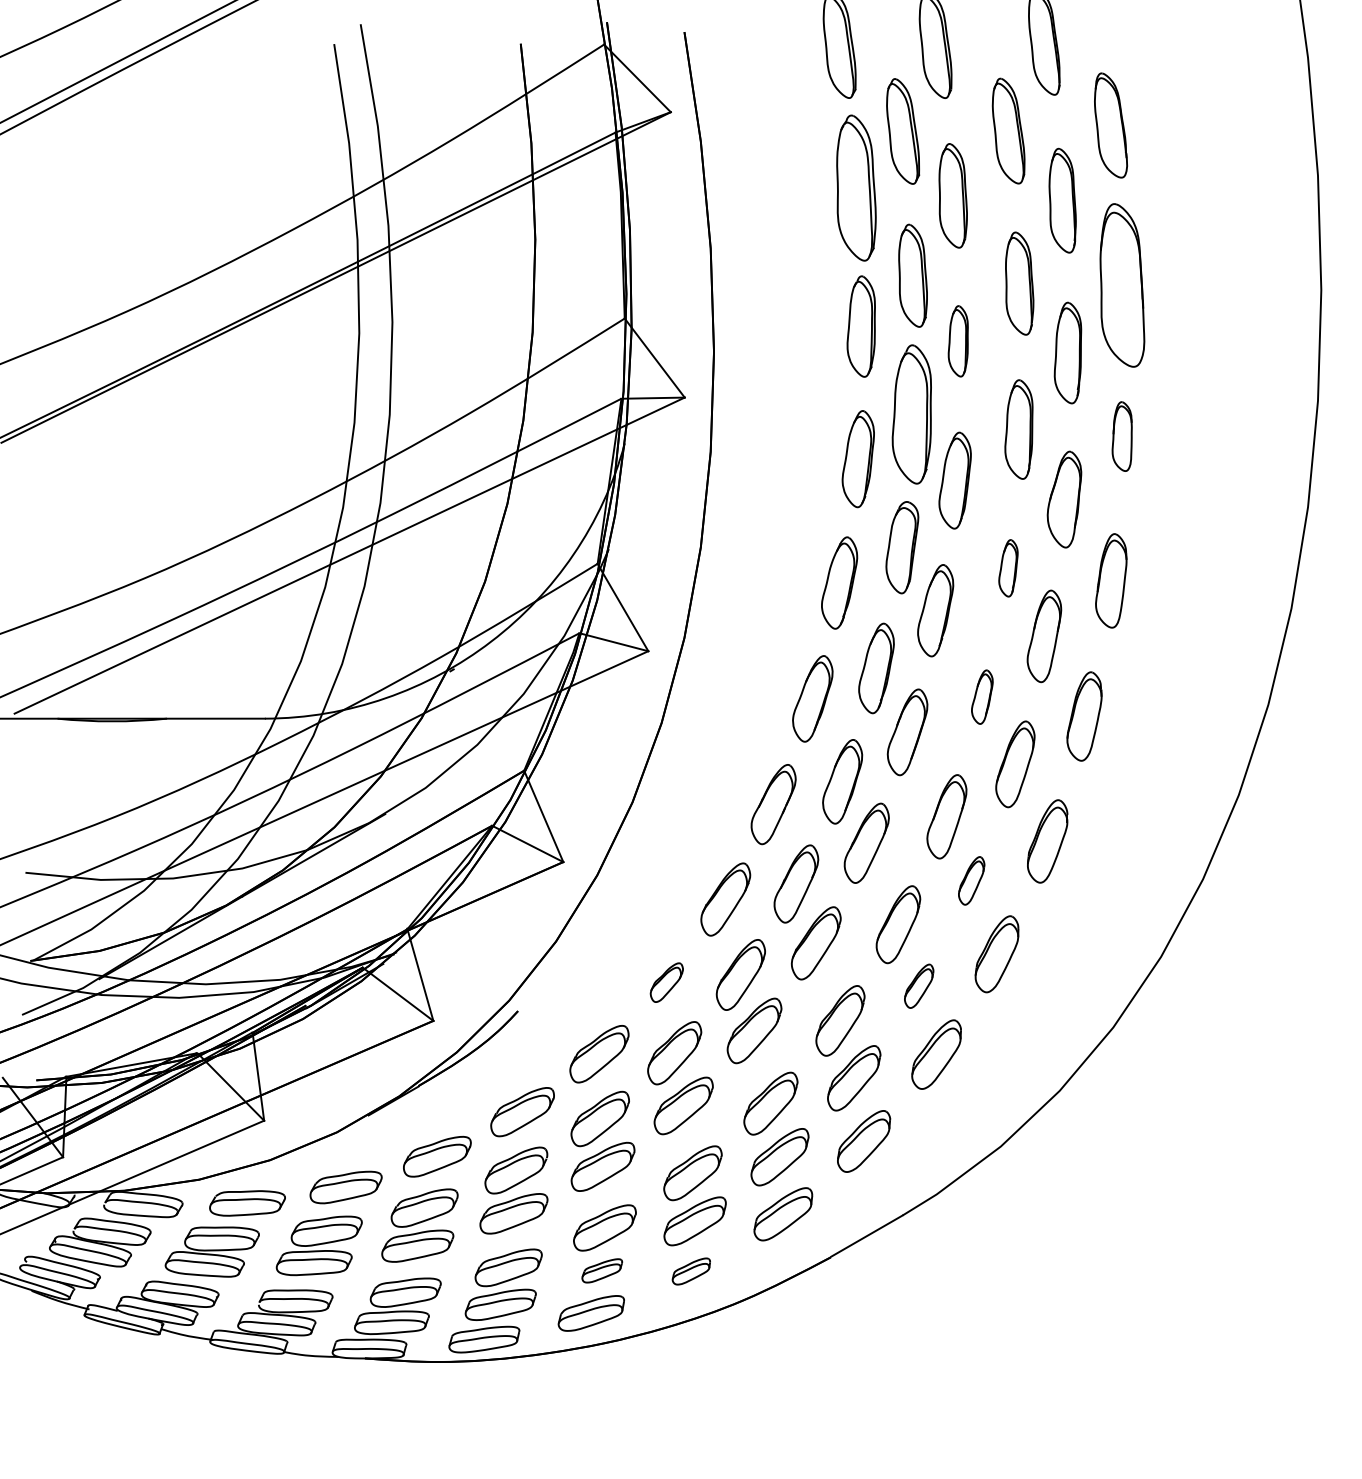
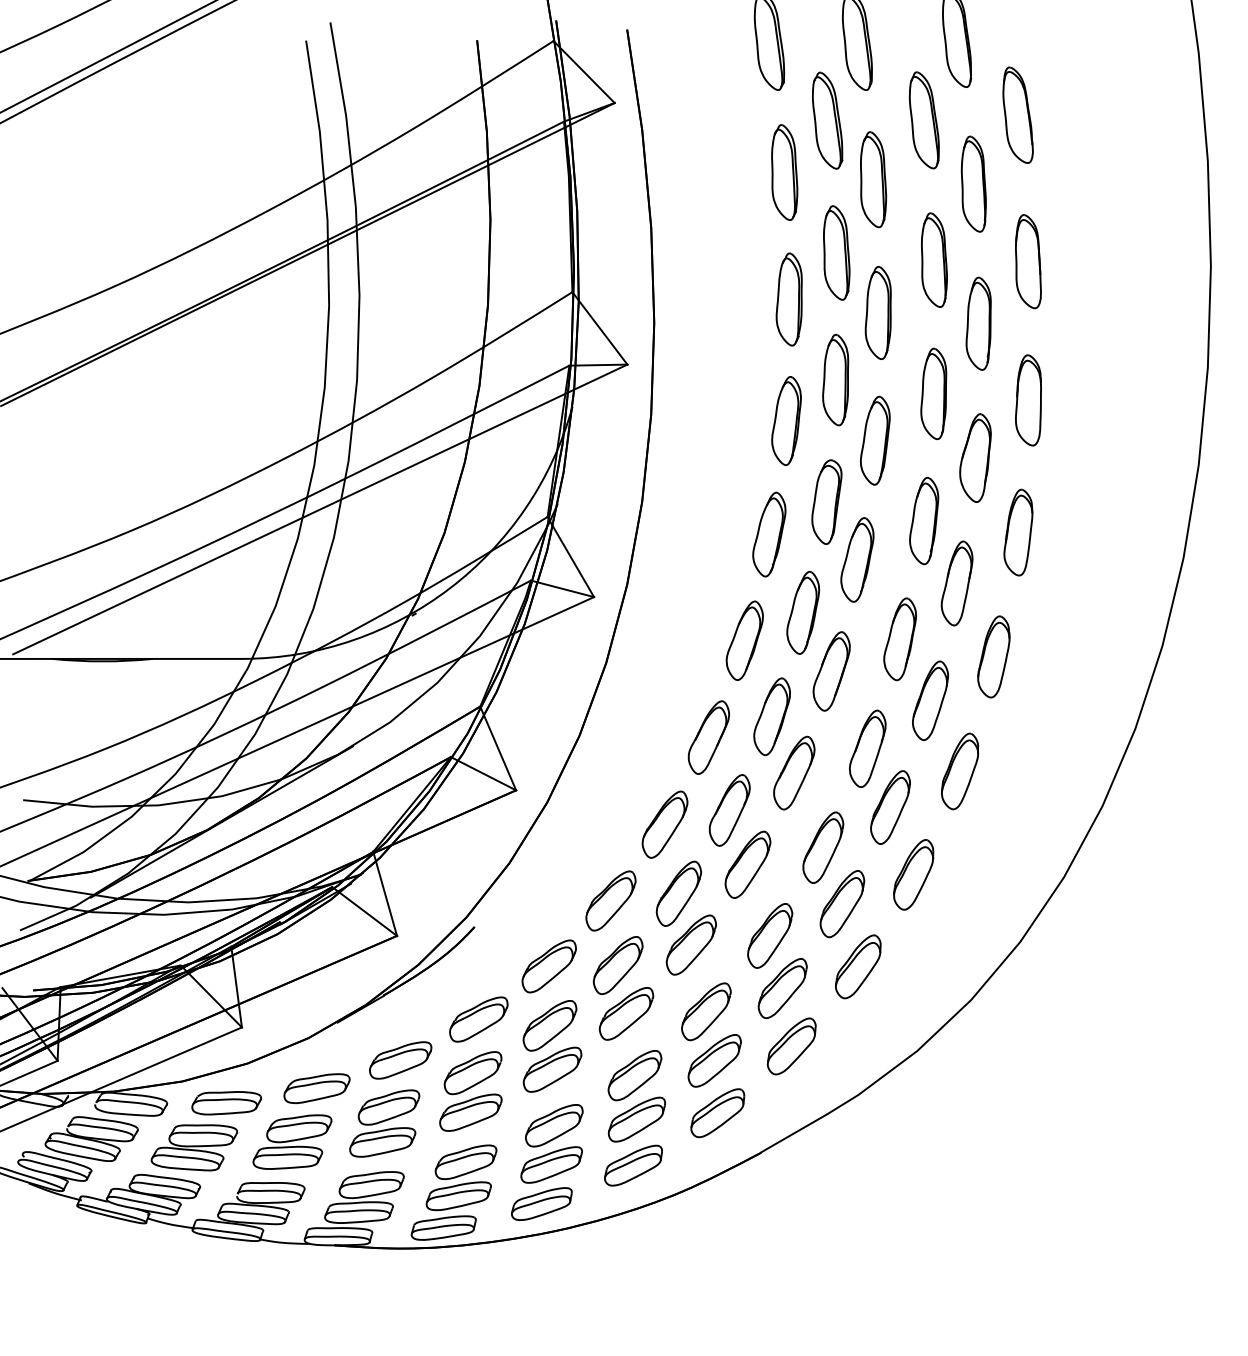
part: (855, 187) -> (783, 172), size x0.71
part: (1121, 284) -> (1027, 260), size x0.62
part: (957, 341) -> (877, 313), size x1.43
part: (911, 414) -> (835, 380), size x0.71
part: (1121, 436) -> (1027, 400), size x1.43
part: (1008, 568) -> (924, 521), size x1.67
part: (982, 696) -> (900, 638), size x1.67
part: (971, 880) -> (890, 807), size x1.67
part: (666, 982) -> (610, 900), size x1.67
part: (918, 986) -> (841, 904), size x1.67
part: (602, 1270) -> (552, 1164), size x1.67
part: (691, 1271) -> (633, 1165), size x1.67

